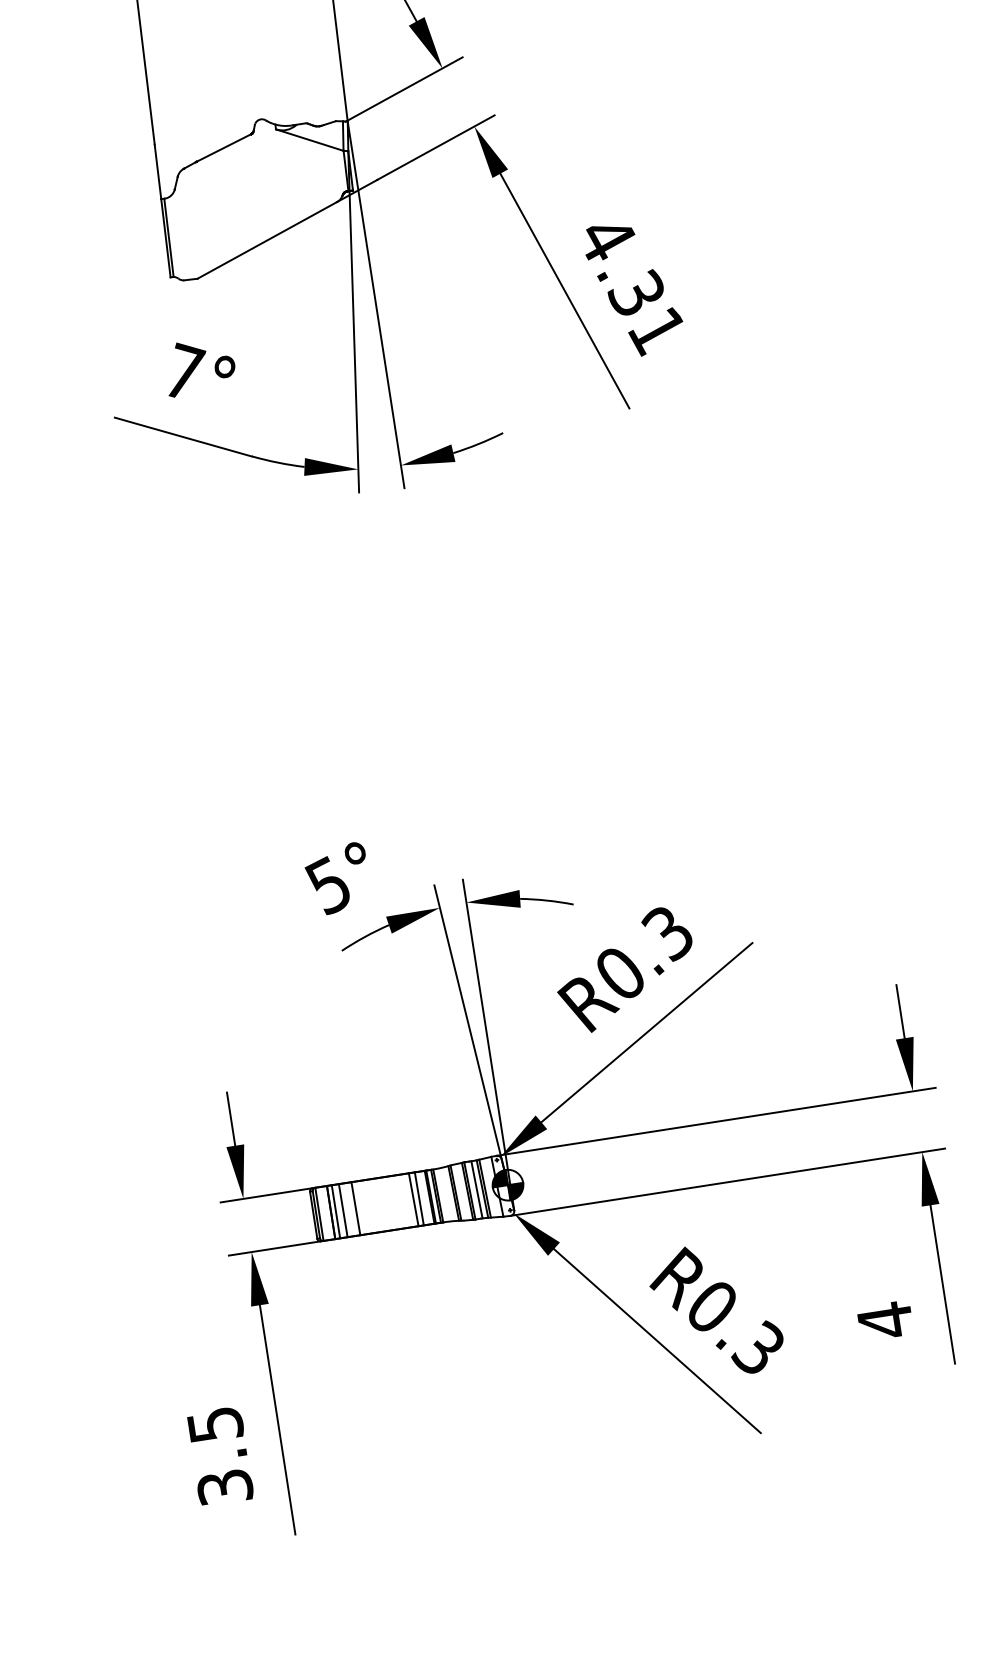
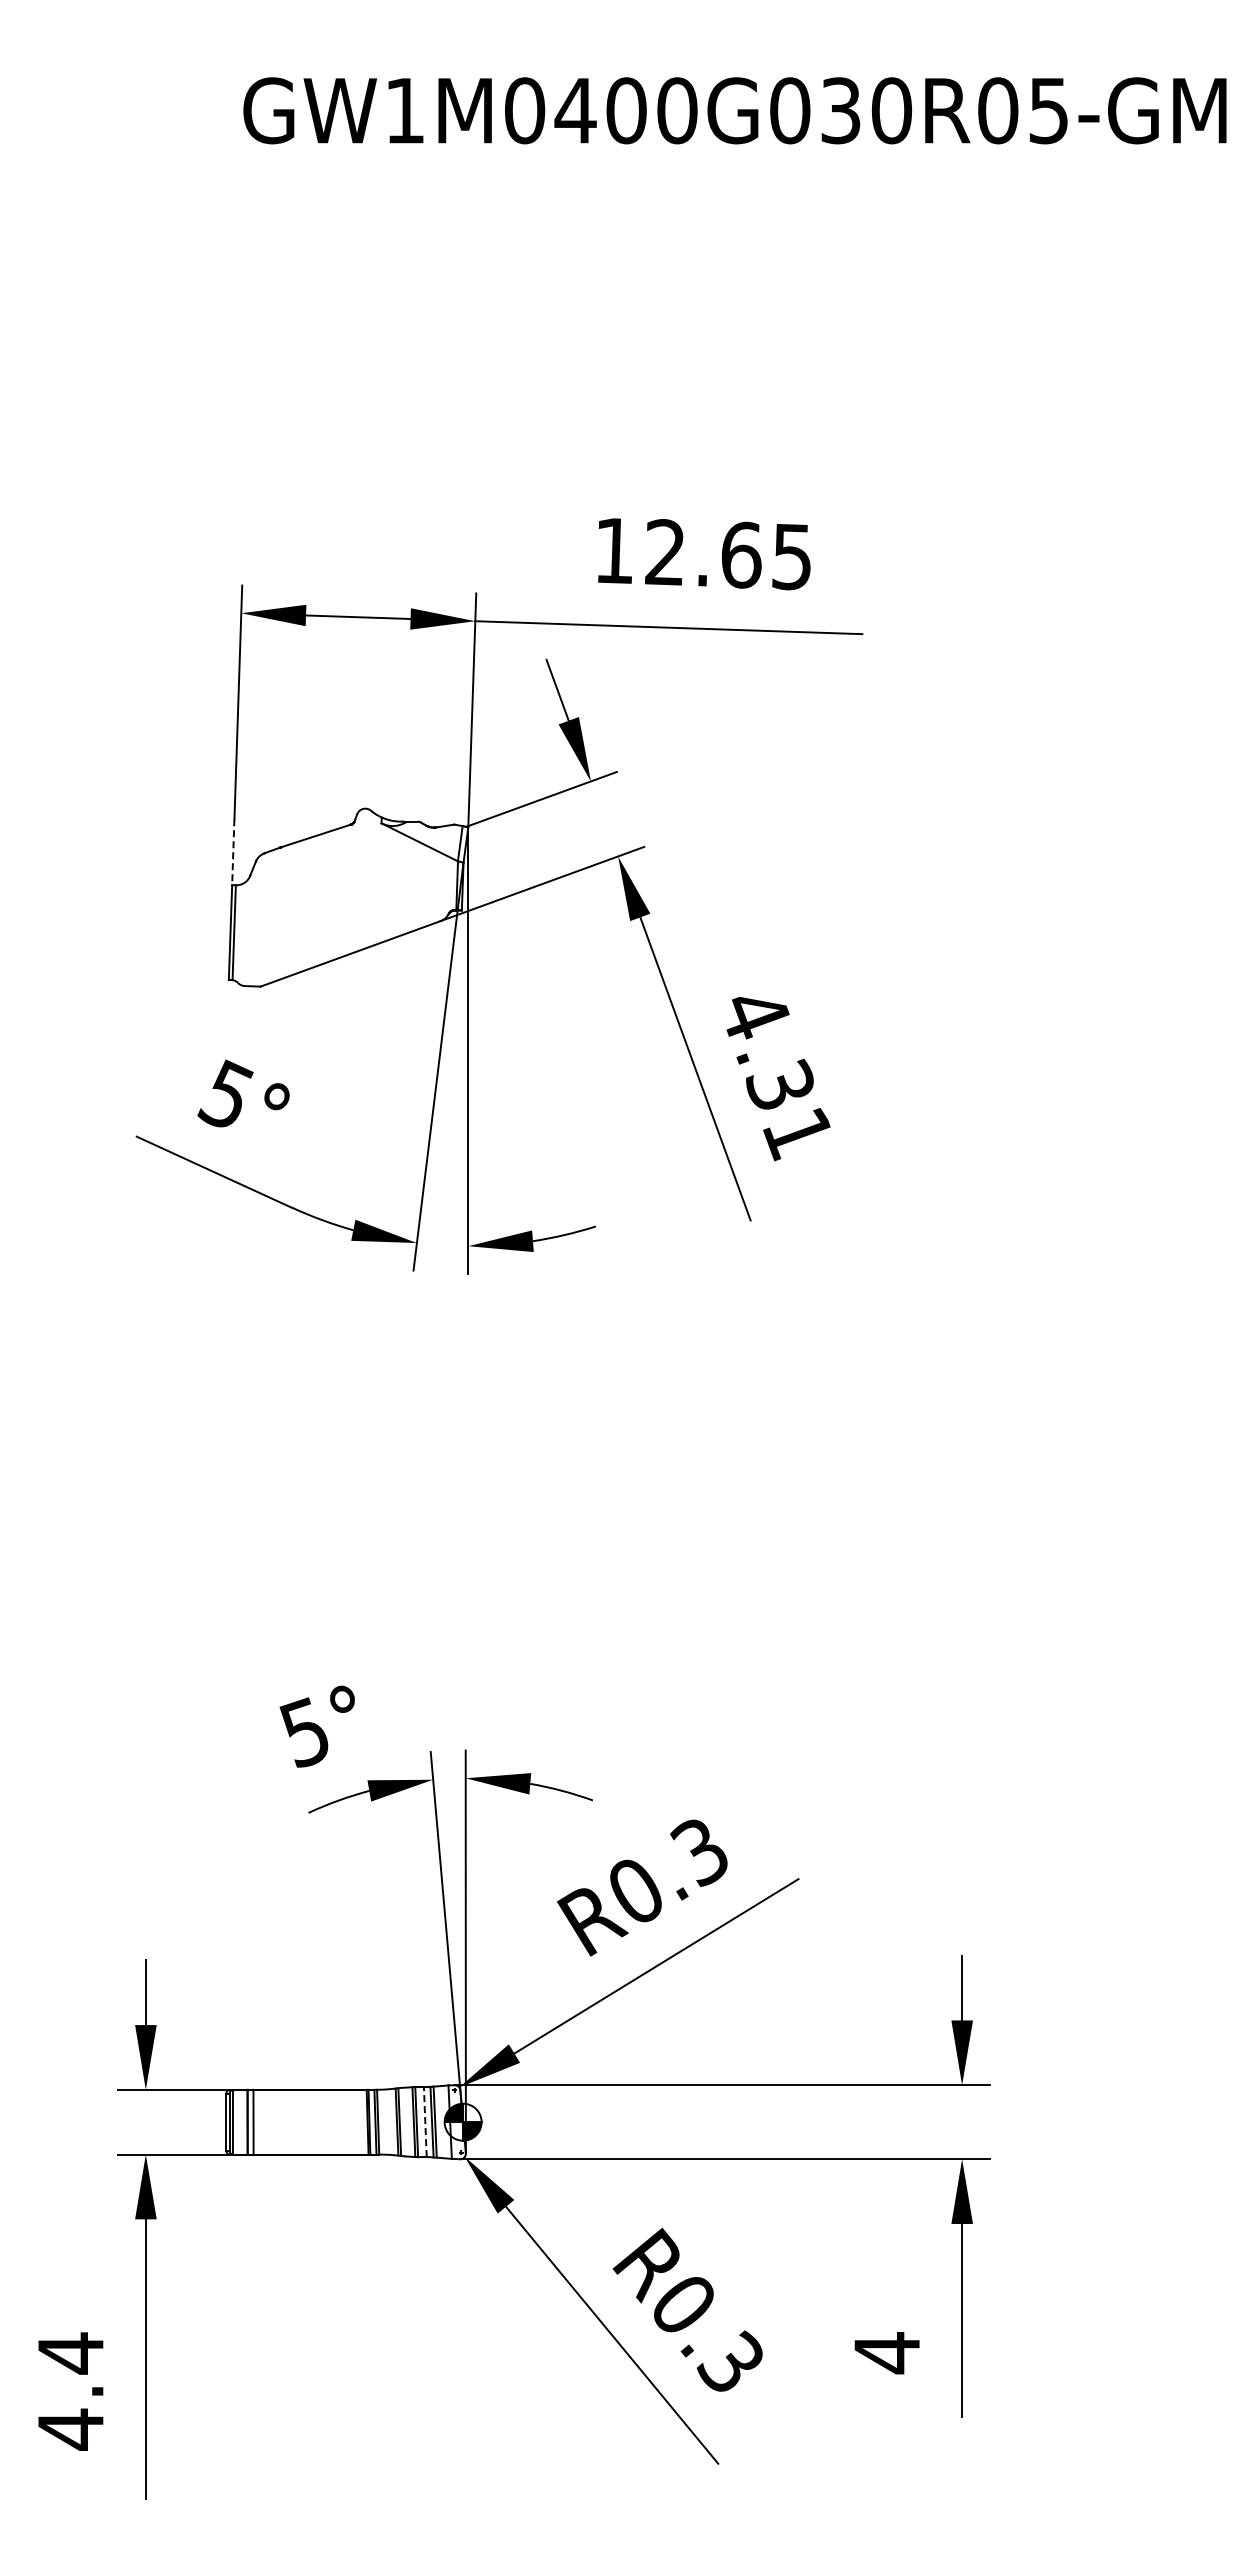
line: (158, 172) -> (233, 852), solid -> dashed
text: (183, 369) -> (227, 1092), 7° -> 5°
line: (477, 1189) -> (425, 2121), solid -> dashed
line: (418, 1198) -> (354, 2121), removed
line: (413, 1199) -> (348, 2121), removed
line: (355, 1208) -> (277, 2121), removed
line: (343, 1210) -> (262, 2121), removed
text: (219, 1456) -> (70, 2391), 3.5 -> 4.4

